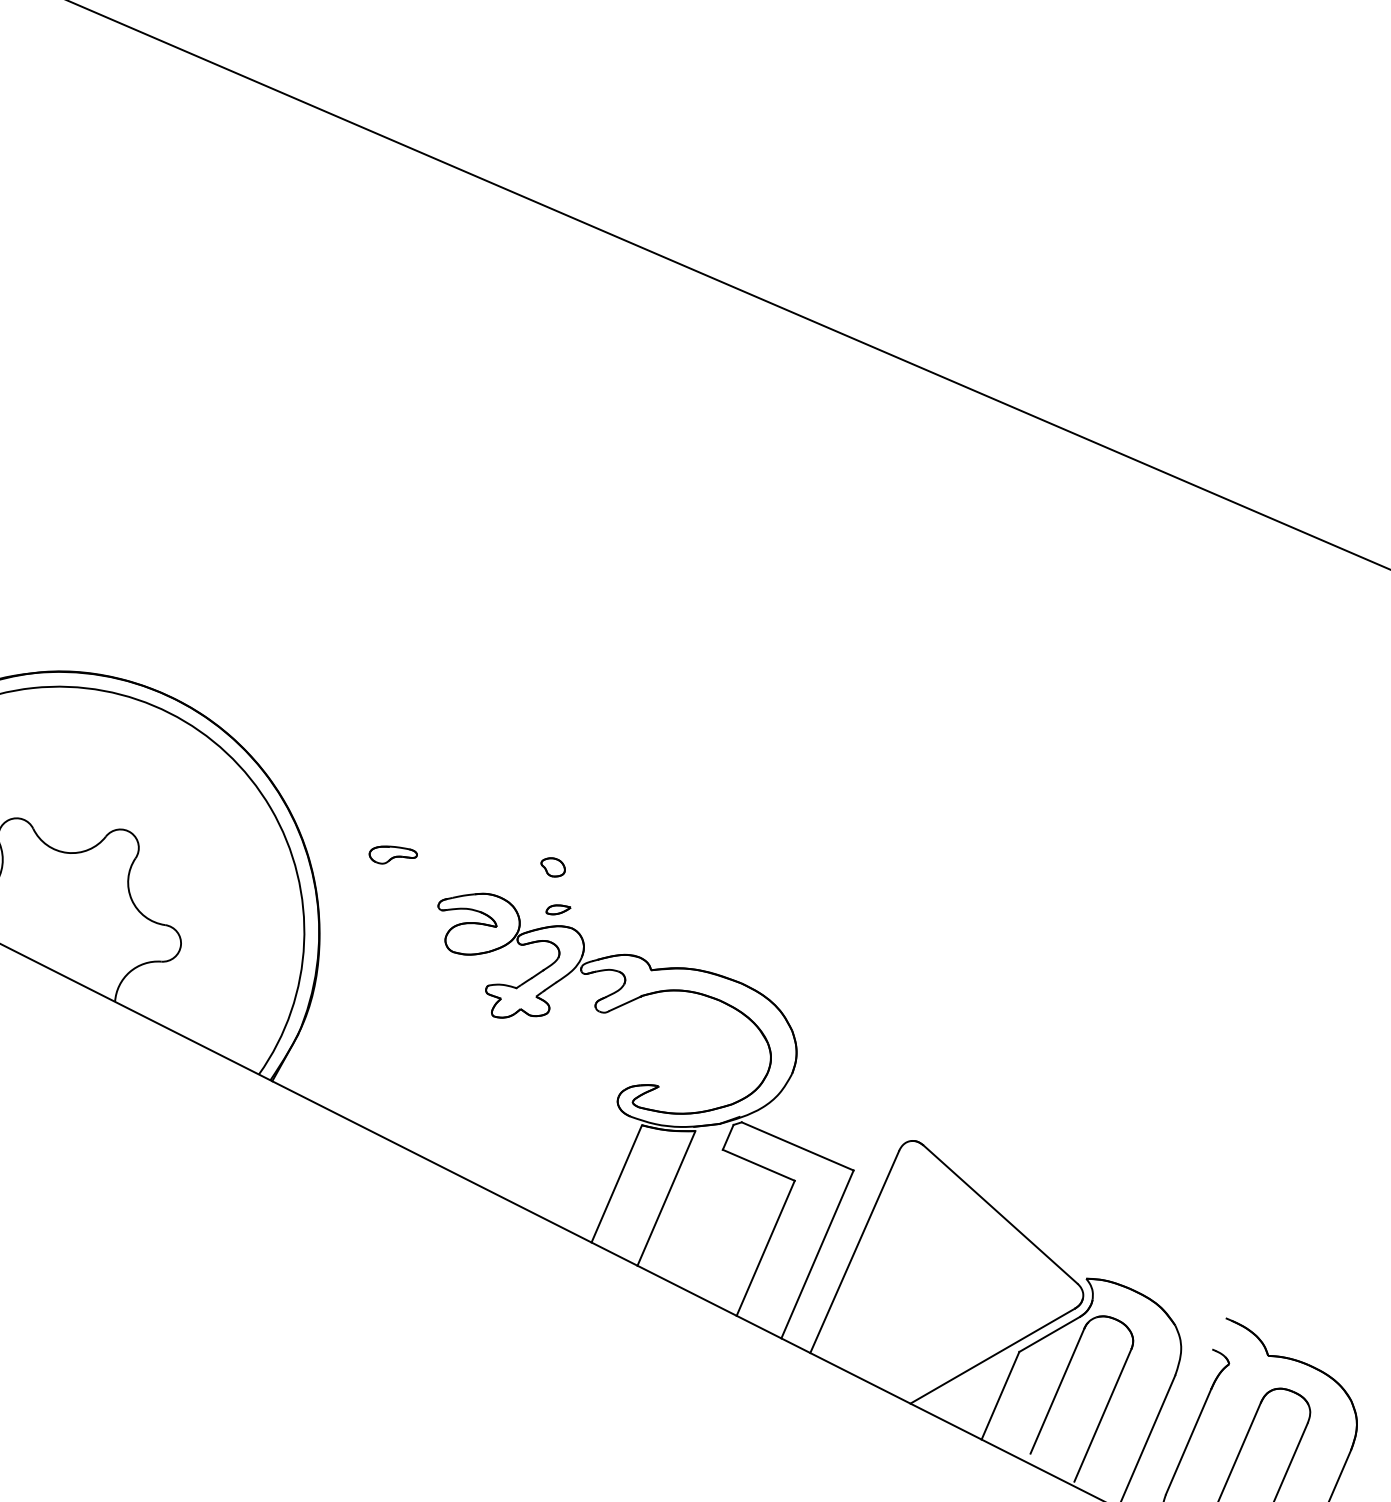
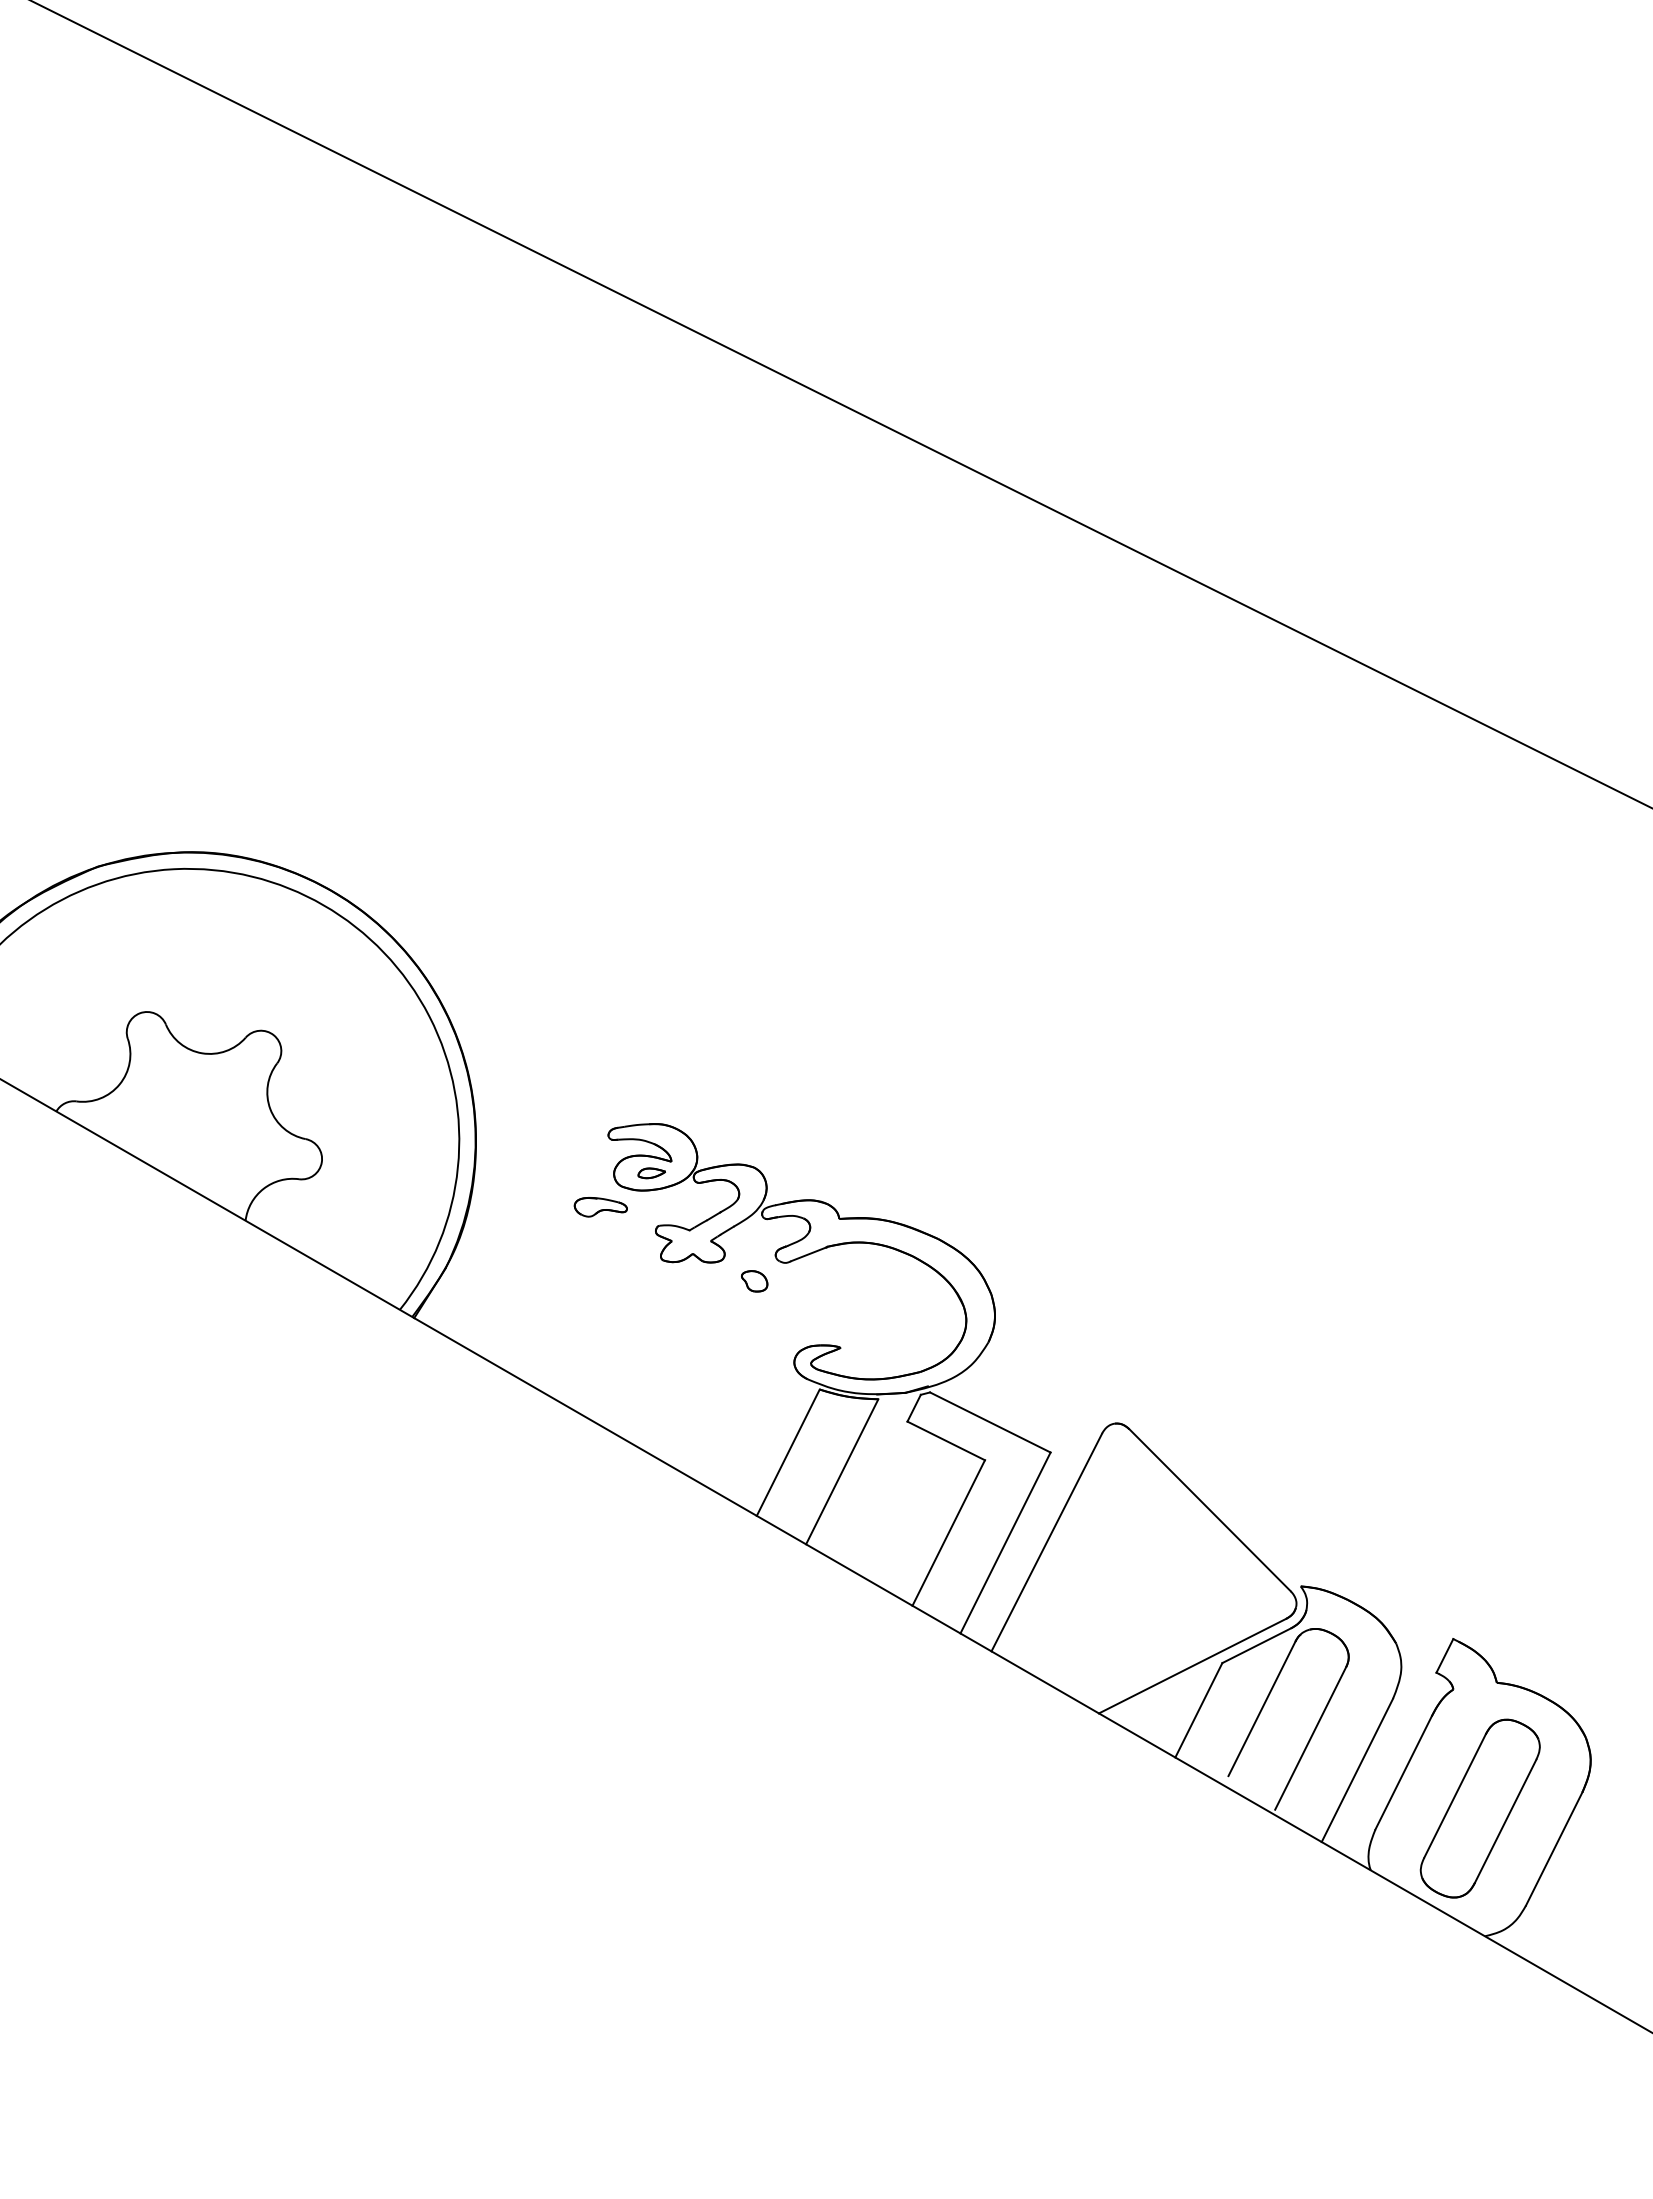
part: (392, 854) -> (600, 1207), moved
part: (553, 867) -> (754, 1281), moved
part: (558, 909) -> (651, 1173), moved
line: (1219, 1333) -> (1444, 1655), added

